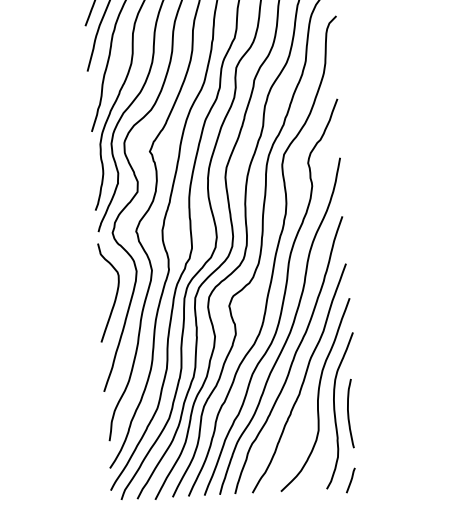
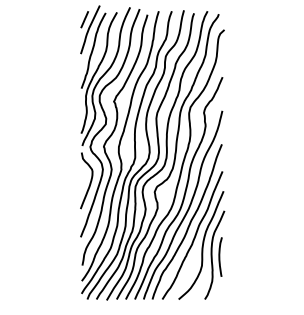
line: (350, 480) -> (218, 295), removed

